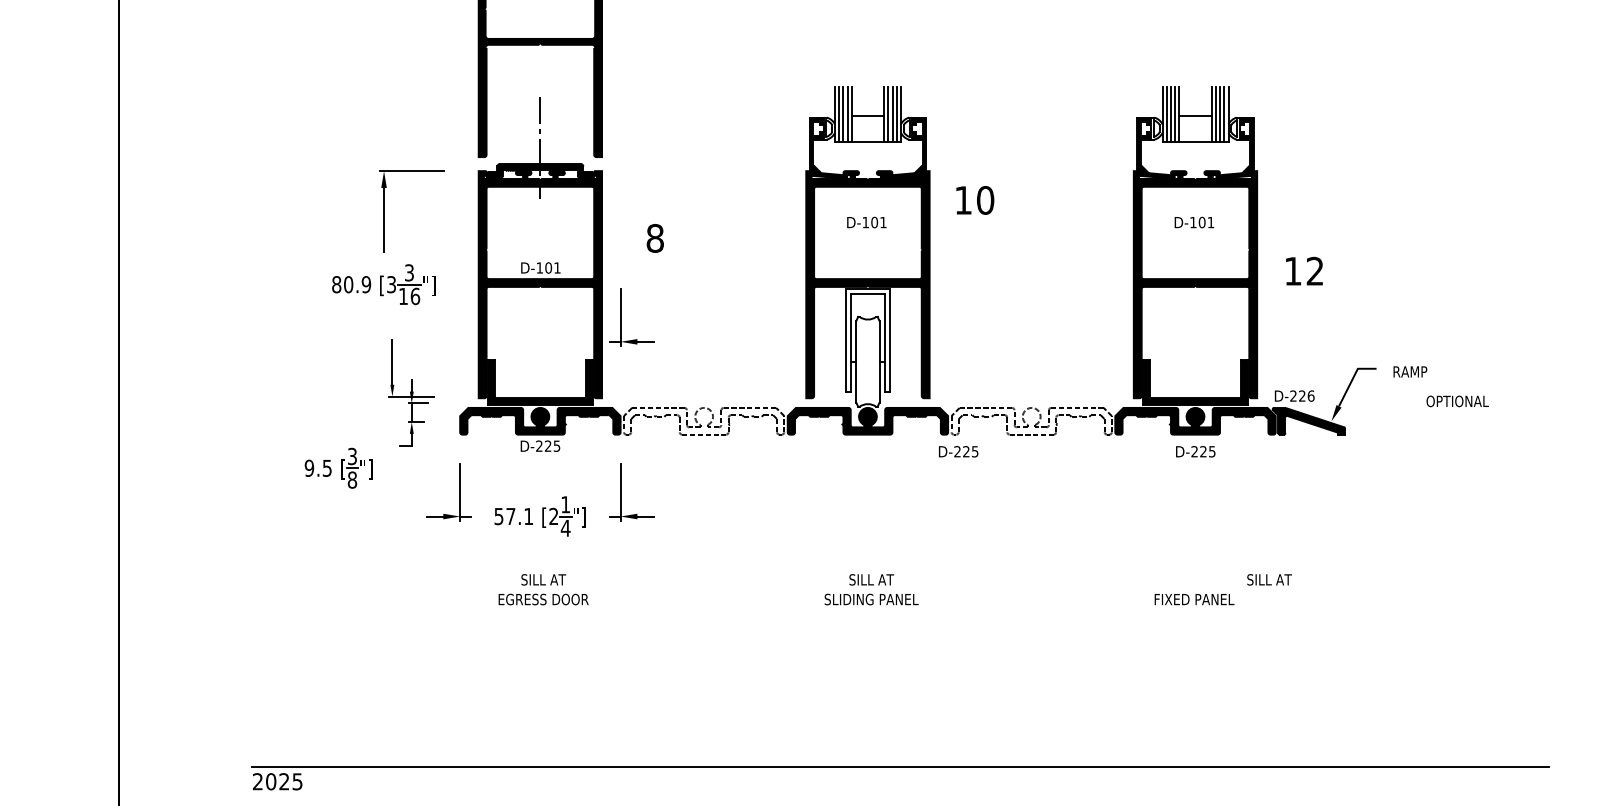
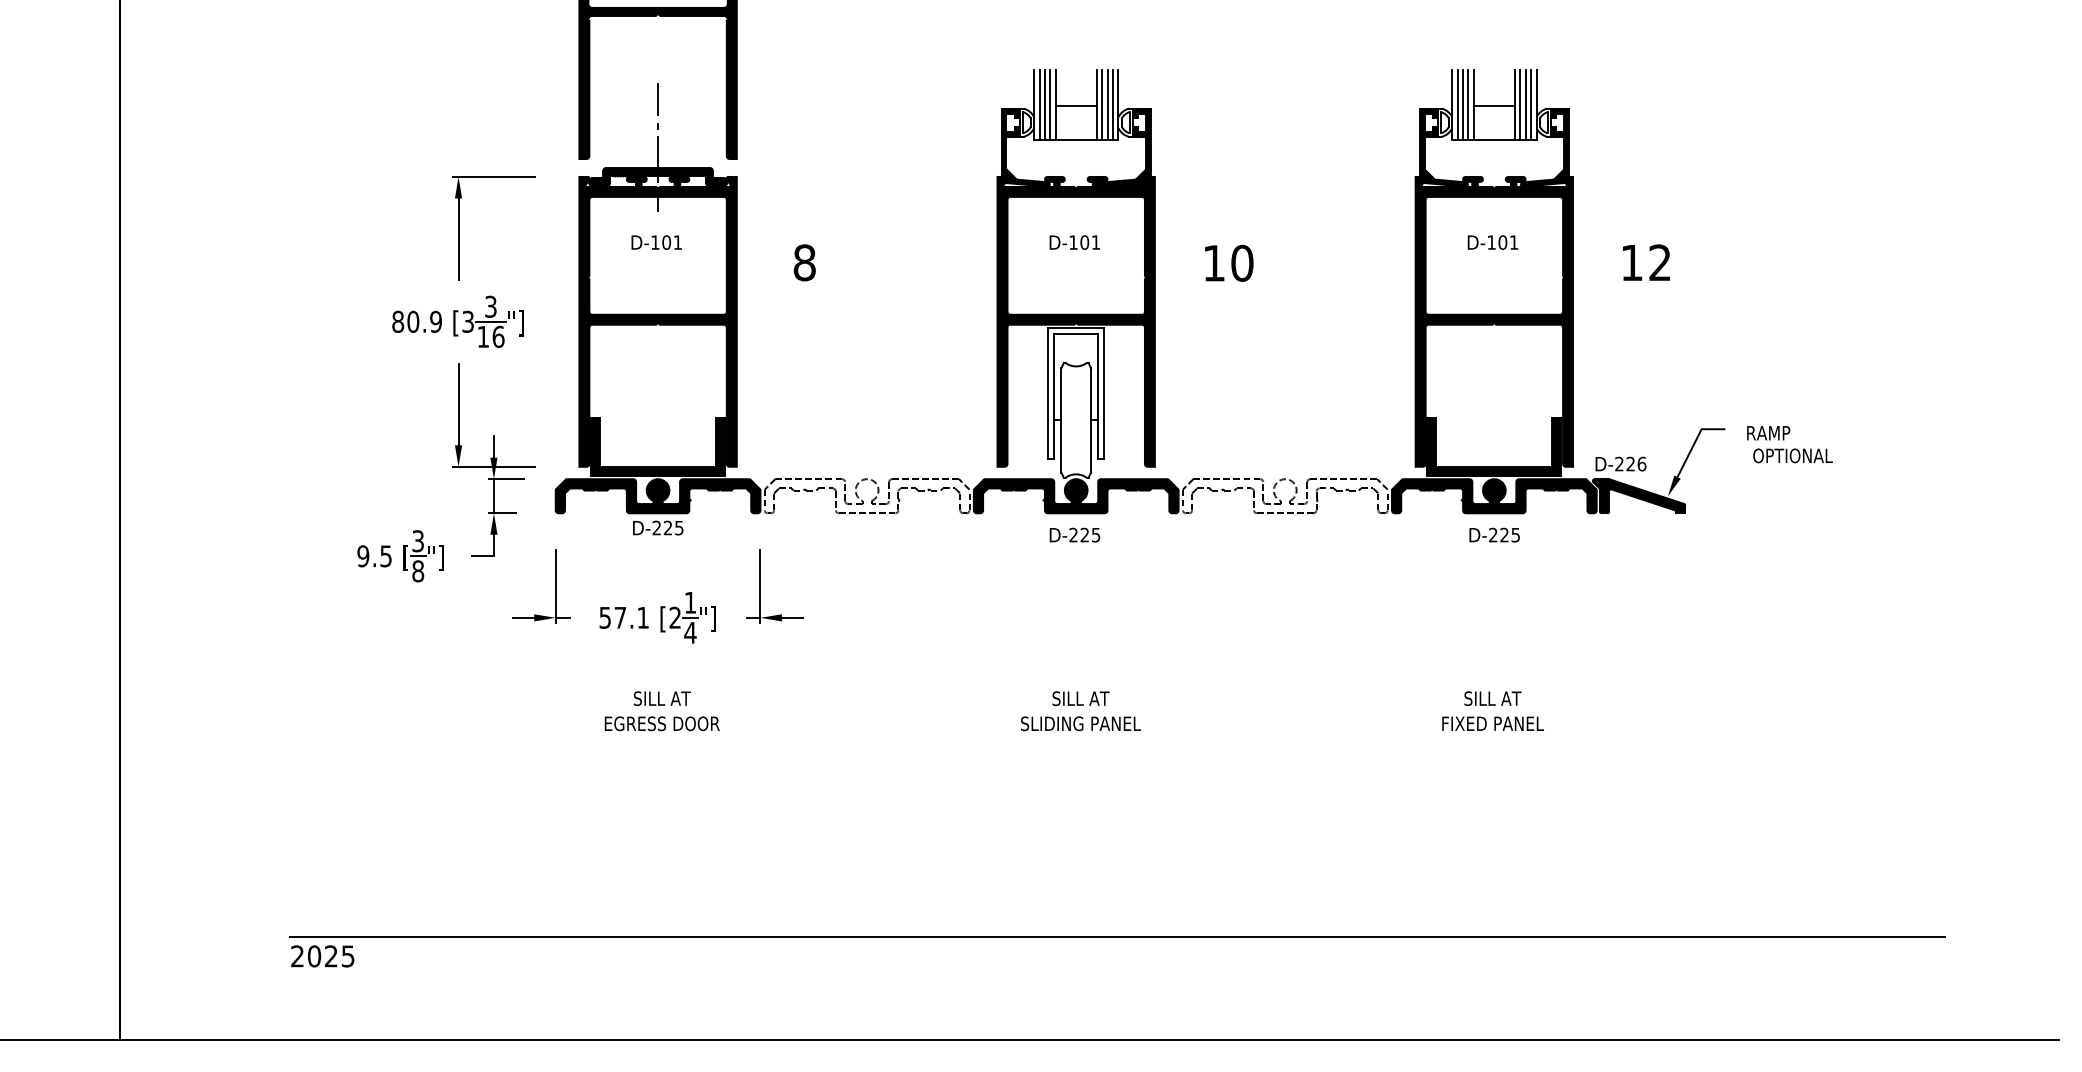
text: (975, 199) -> (1229, 262), moved
text: (540, 267) -> (656, 242), moved
text: (1304, 271) -> (1646, 262), moved
part: (620, 317) -> (760, 363), removed
part: (411, 392) -> (493, 459), size x1.43
text: (1457, 401) -> (1792, 455), moved
text: (958, 451) -> (1074, 534), moved
text: (1269, 579) -> (1492, 698), moved

